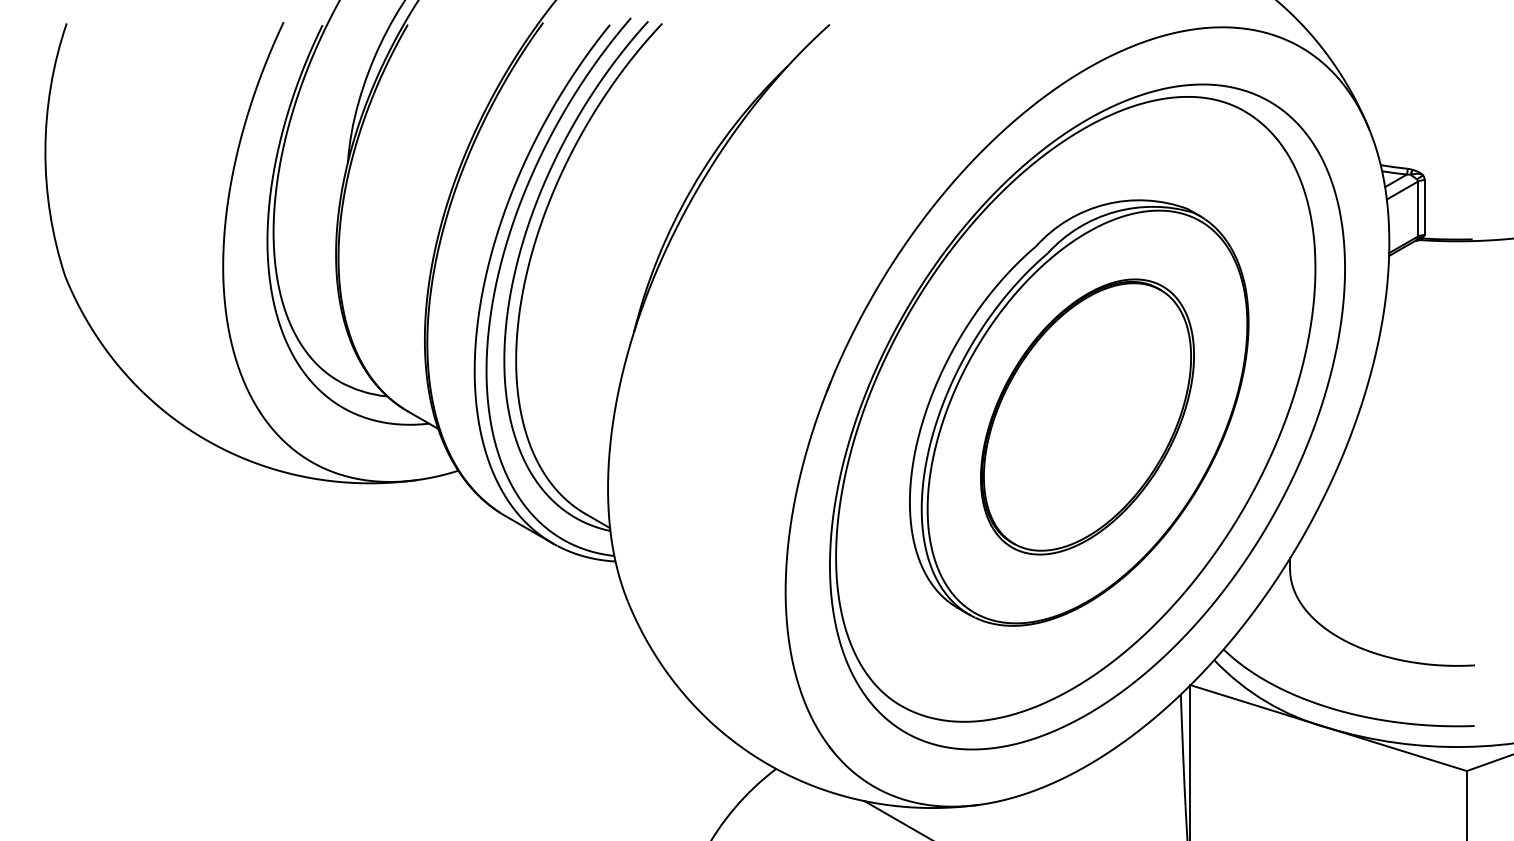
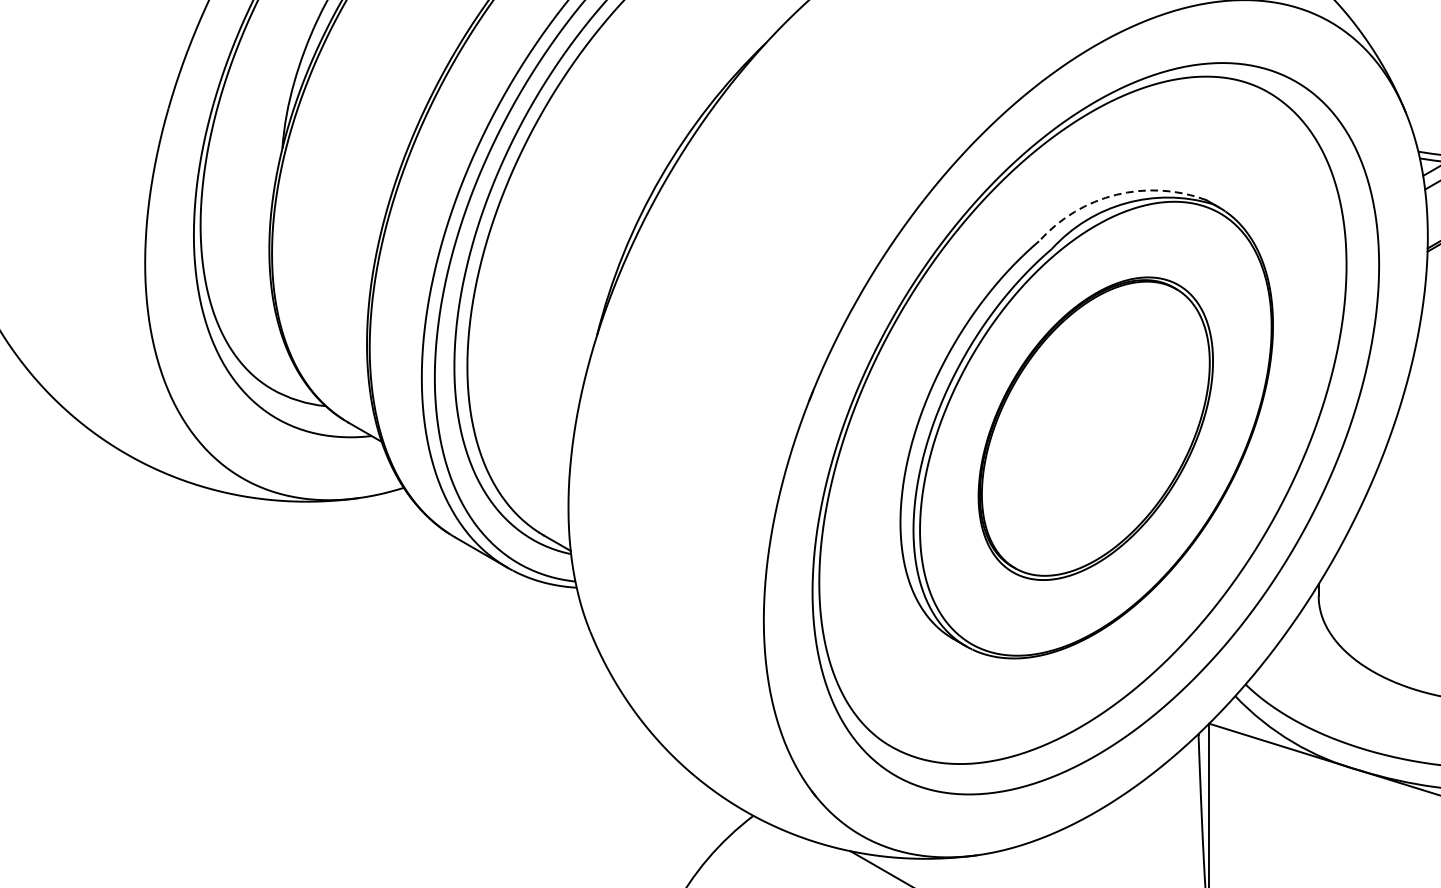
arc: (1106, 204) -> (1116, 195), solid -> dashed

